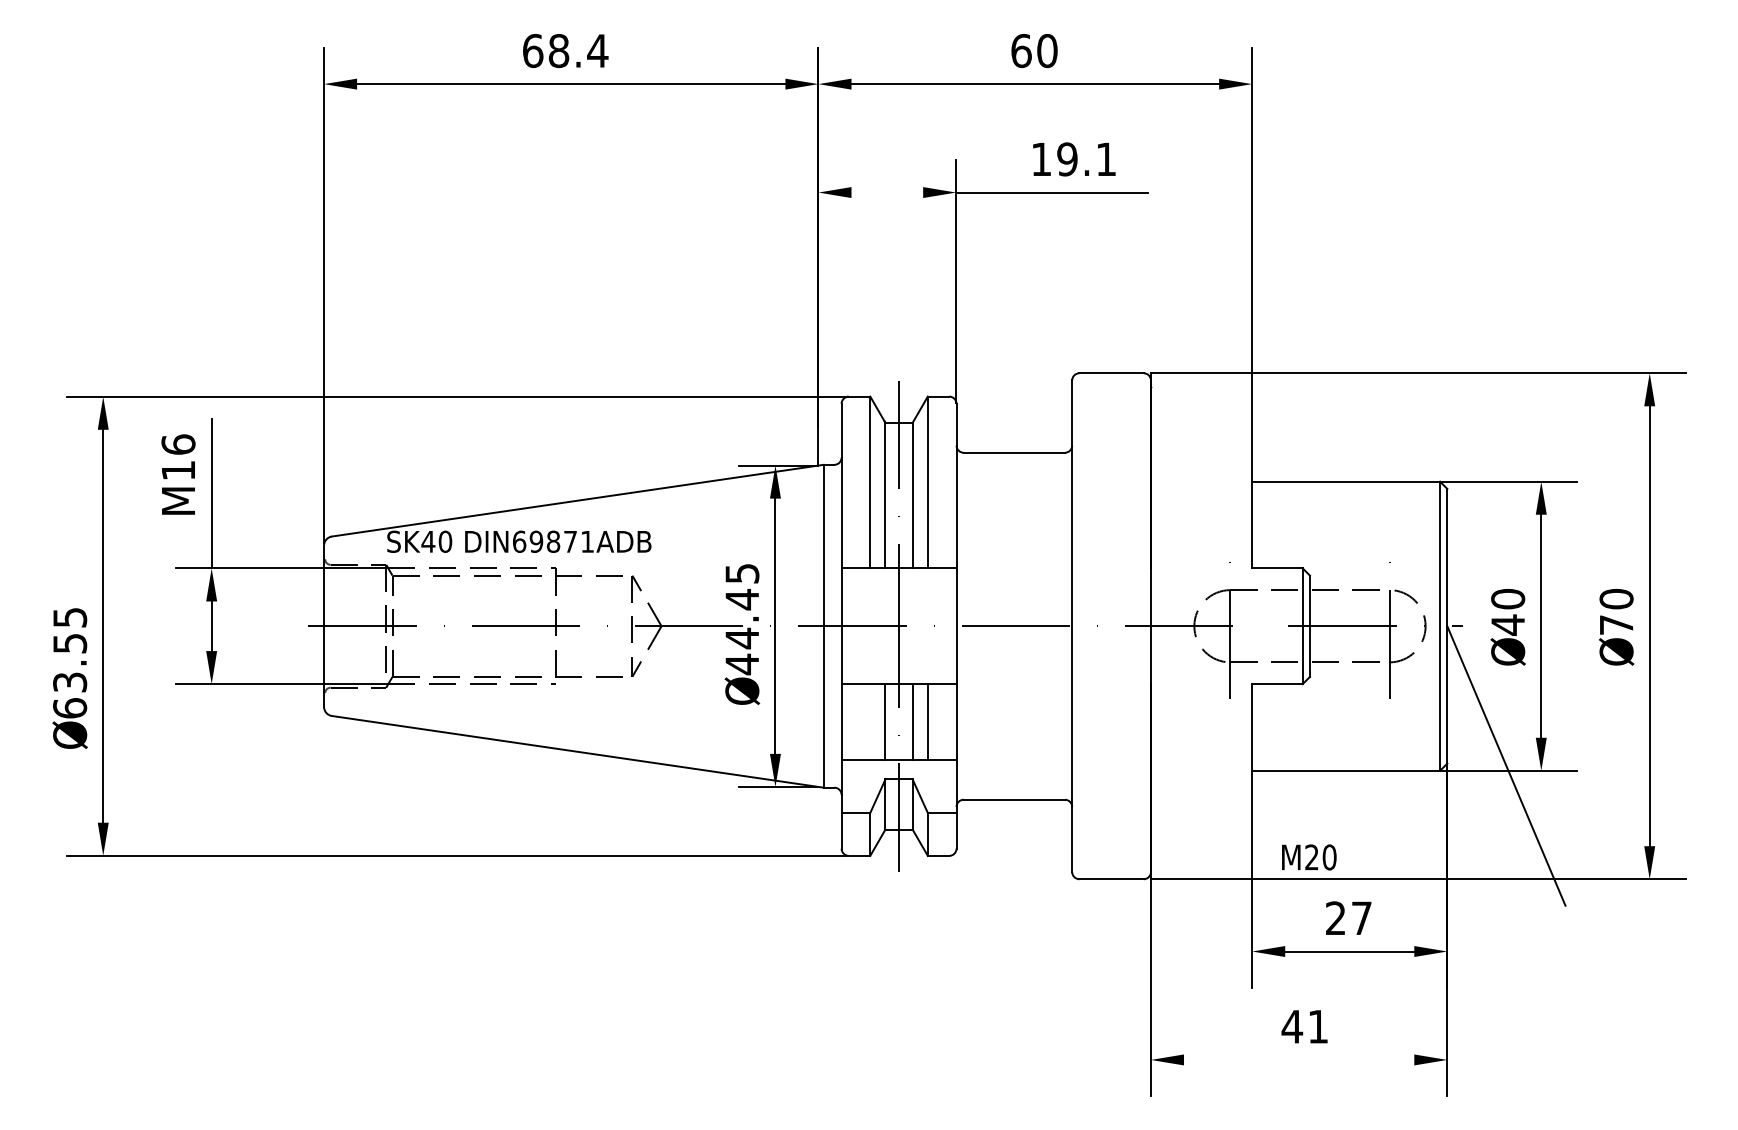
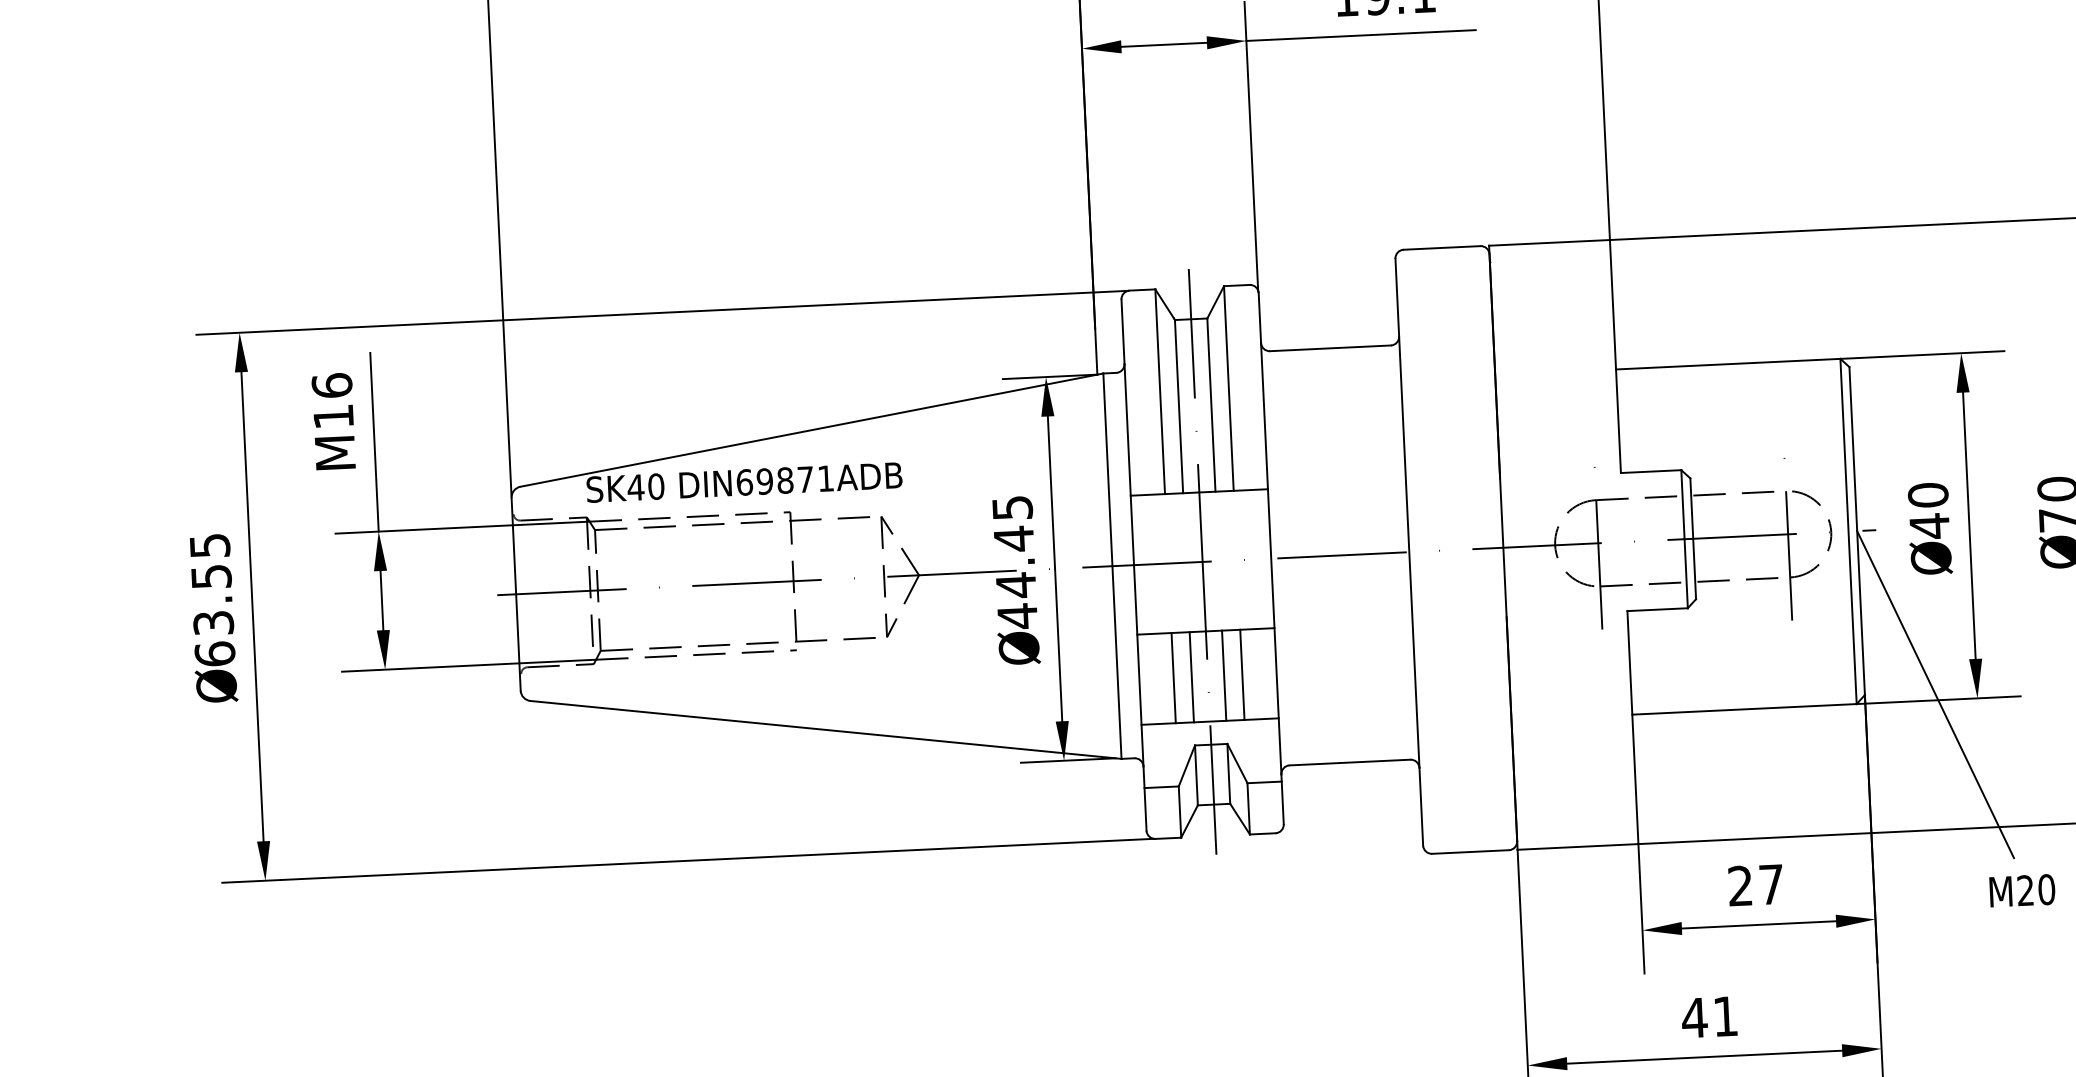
line: (887, 192) -> (1164, 44), added
text: (69, 678) -> (212, 618), moved
line: (870, 721) -> (1173, 677), added
text: (1309, 857) -> (2022, 890), moved
line: (1299, 1059) -> (1705, 1056), added

